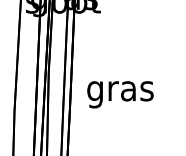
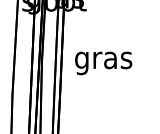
text: (120, 94) -> (103, 63), moved

